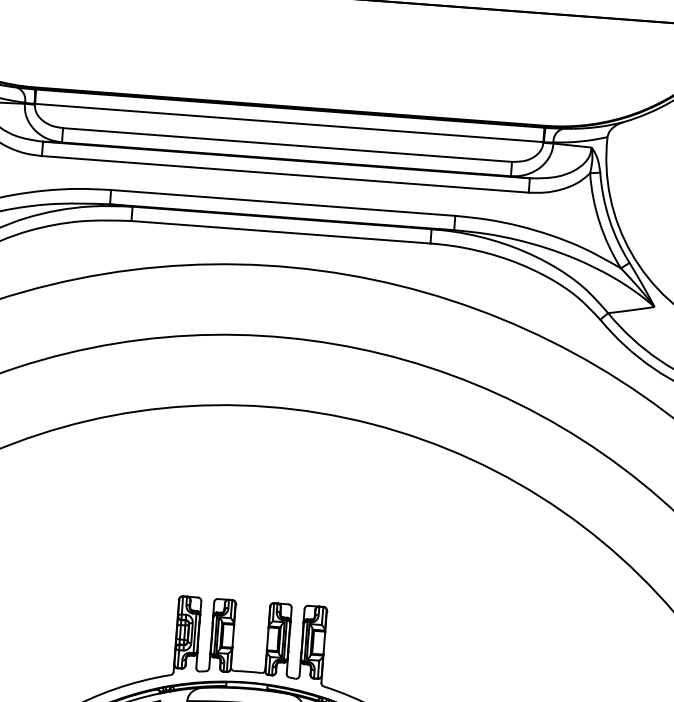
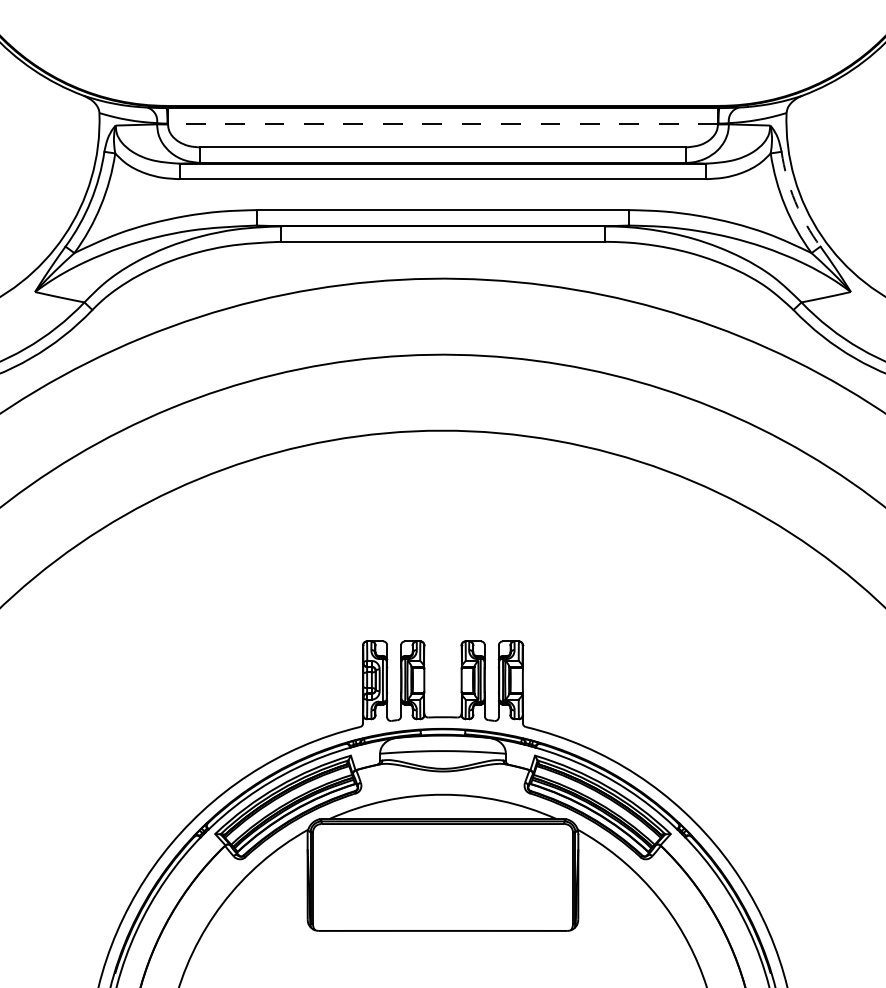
line: (288, 122) -> (442, 123), solid -> dashed
arc: (609, 219) -> (795, 201), solid -> dashed

